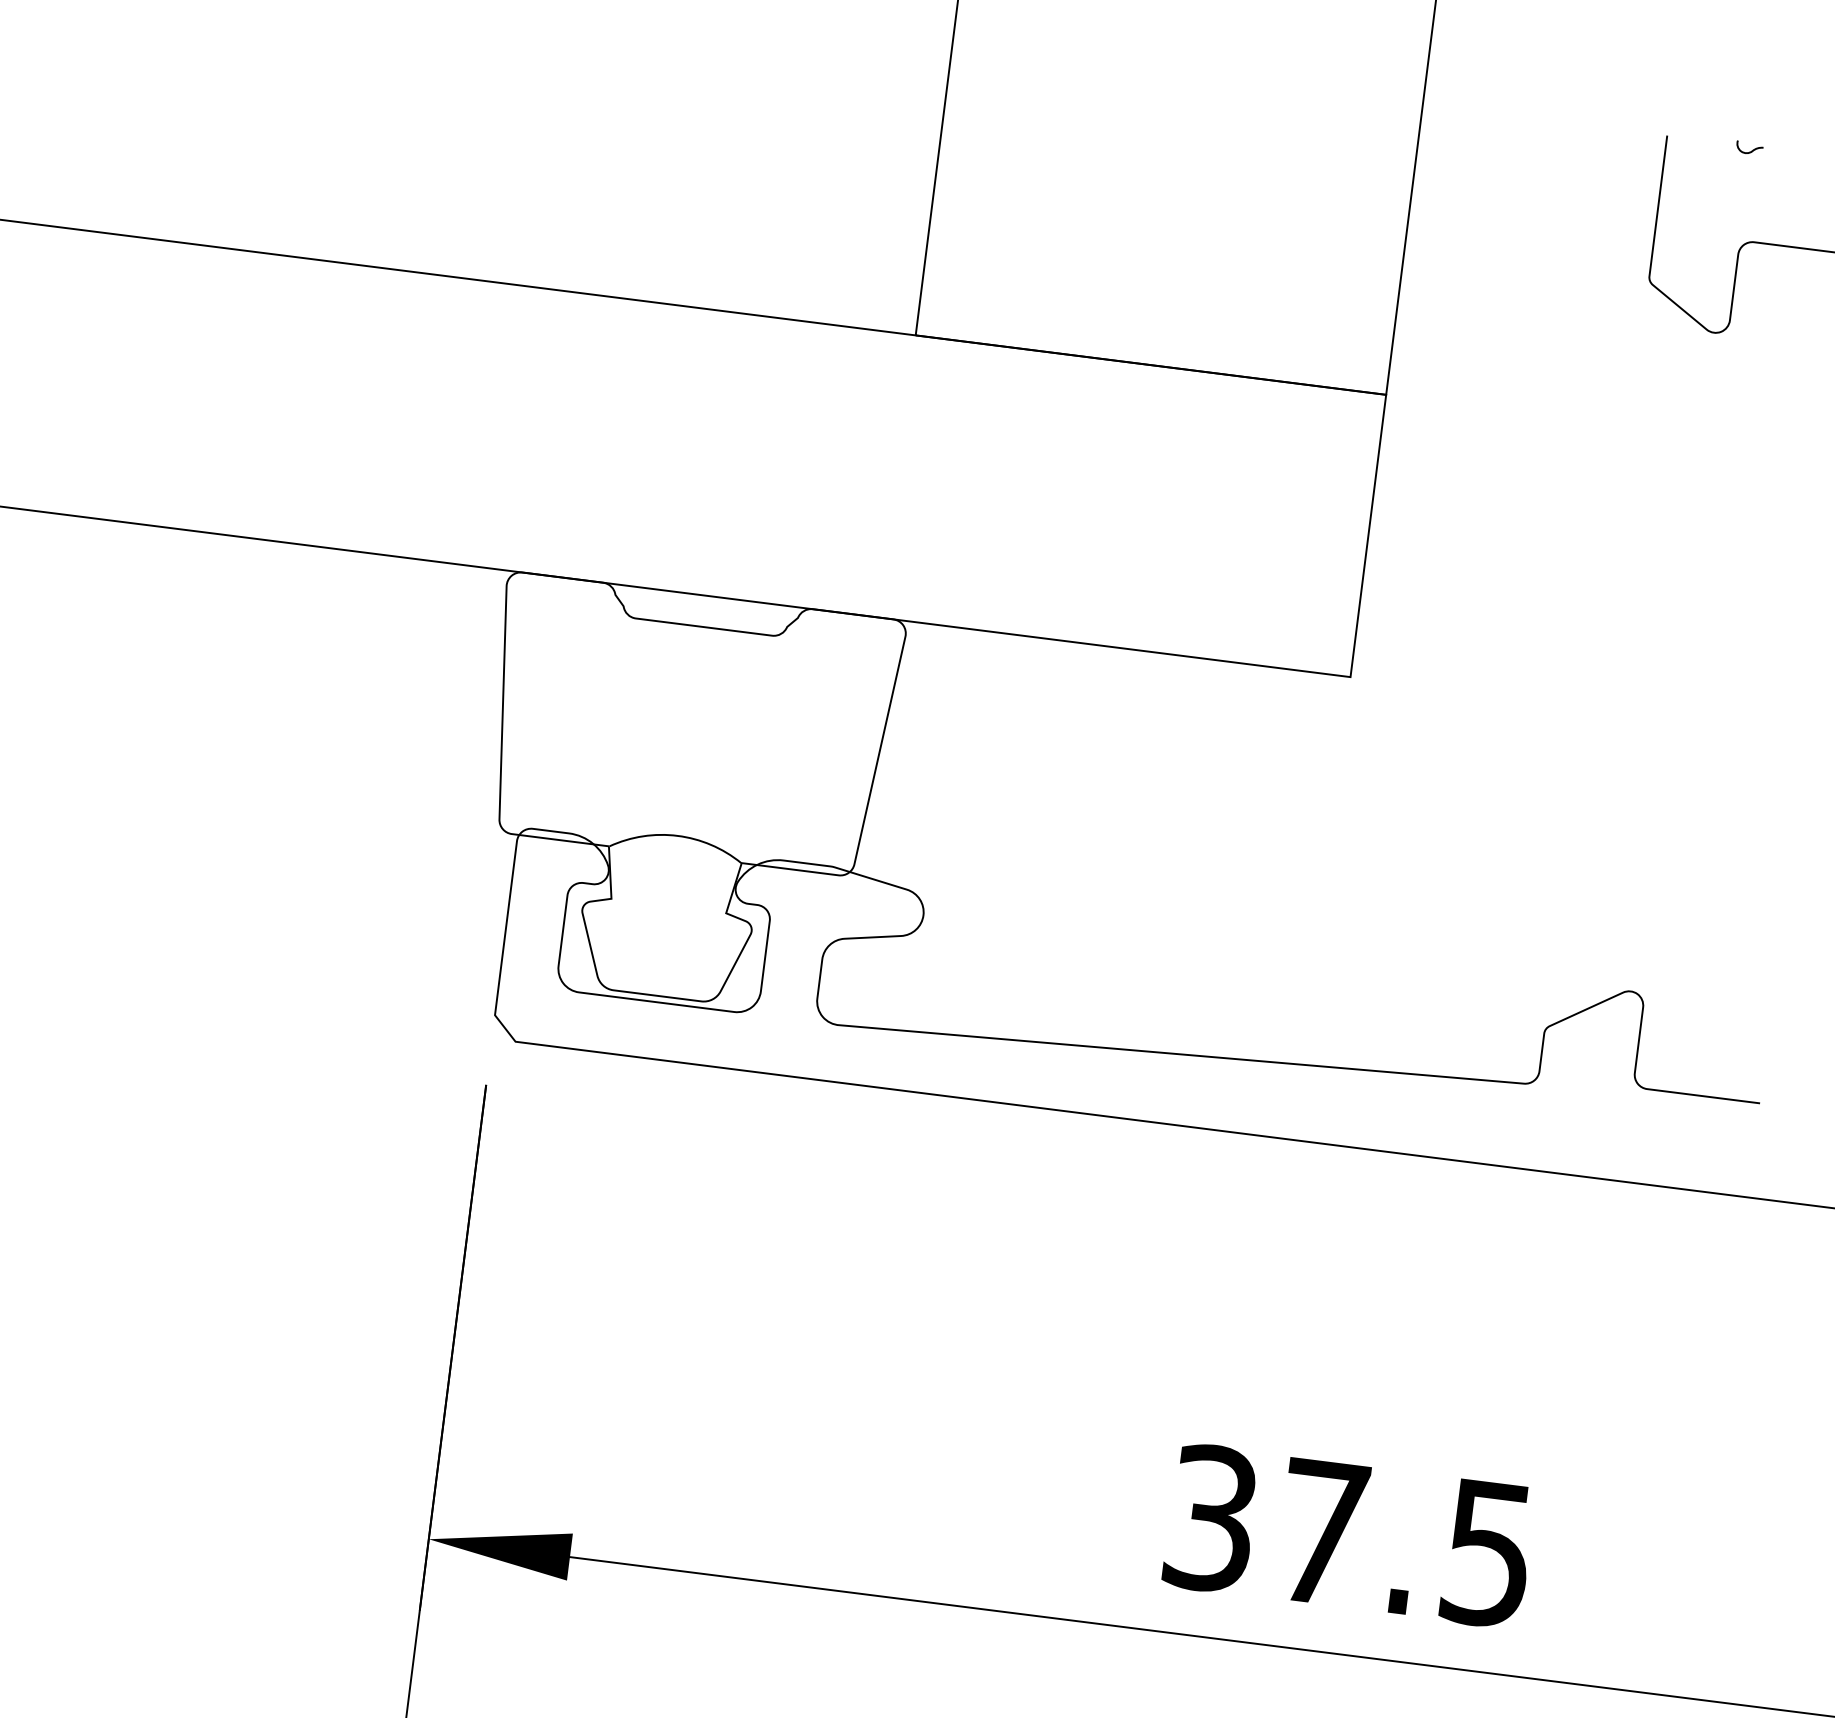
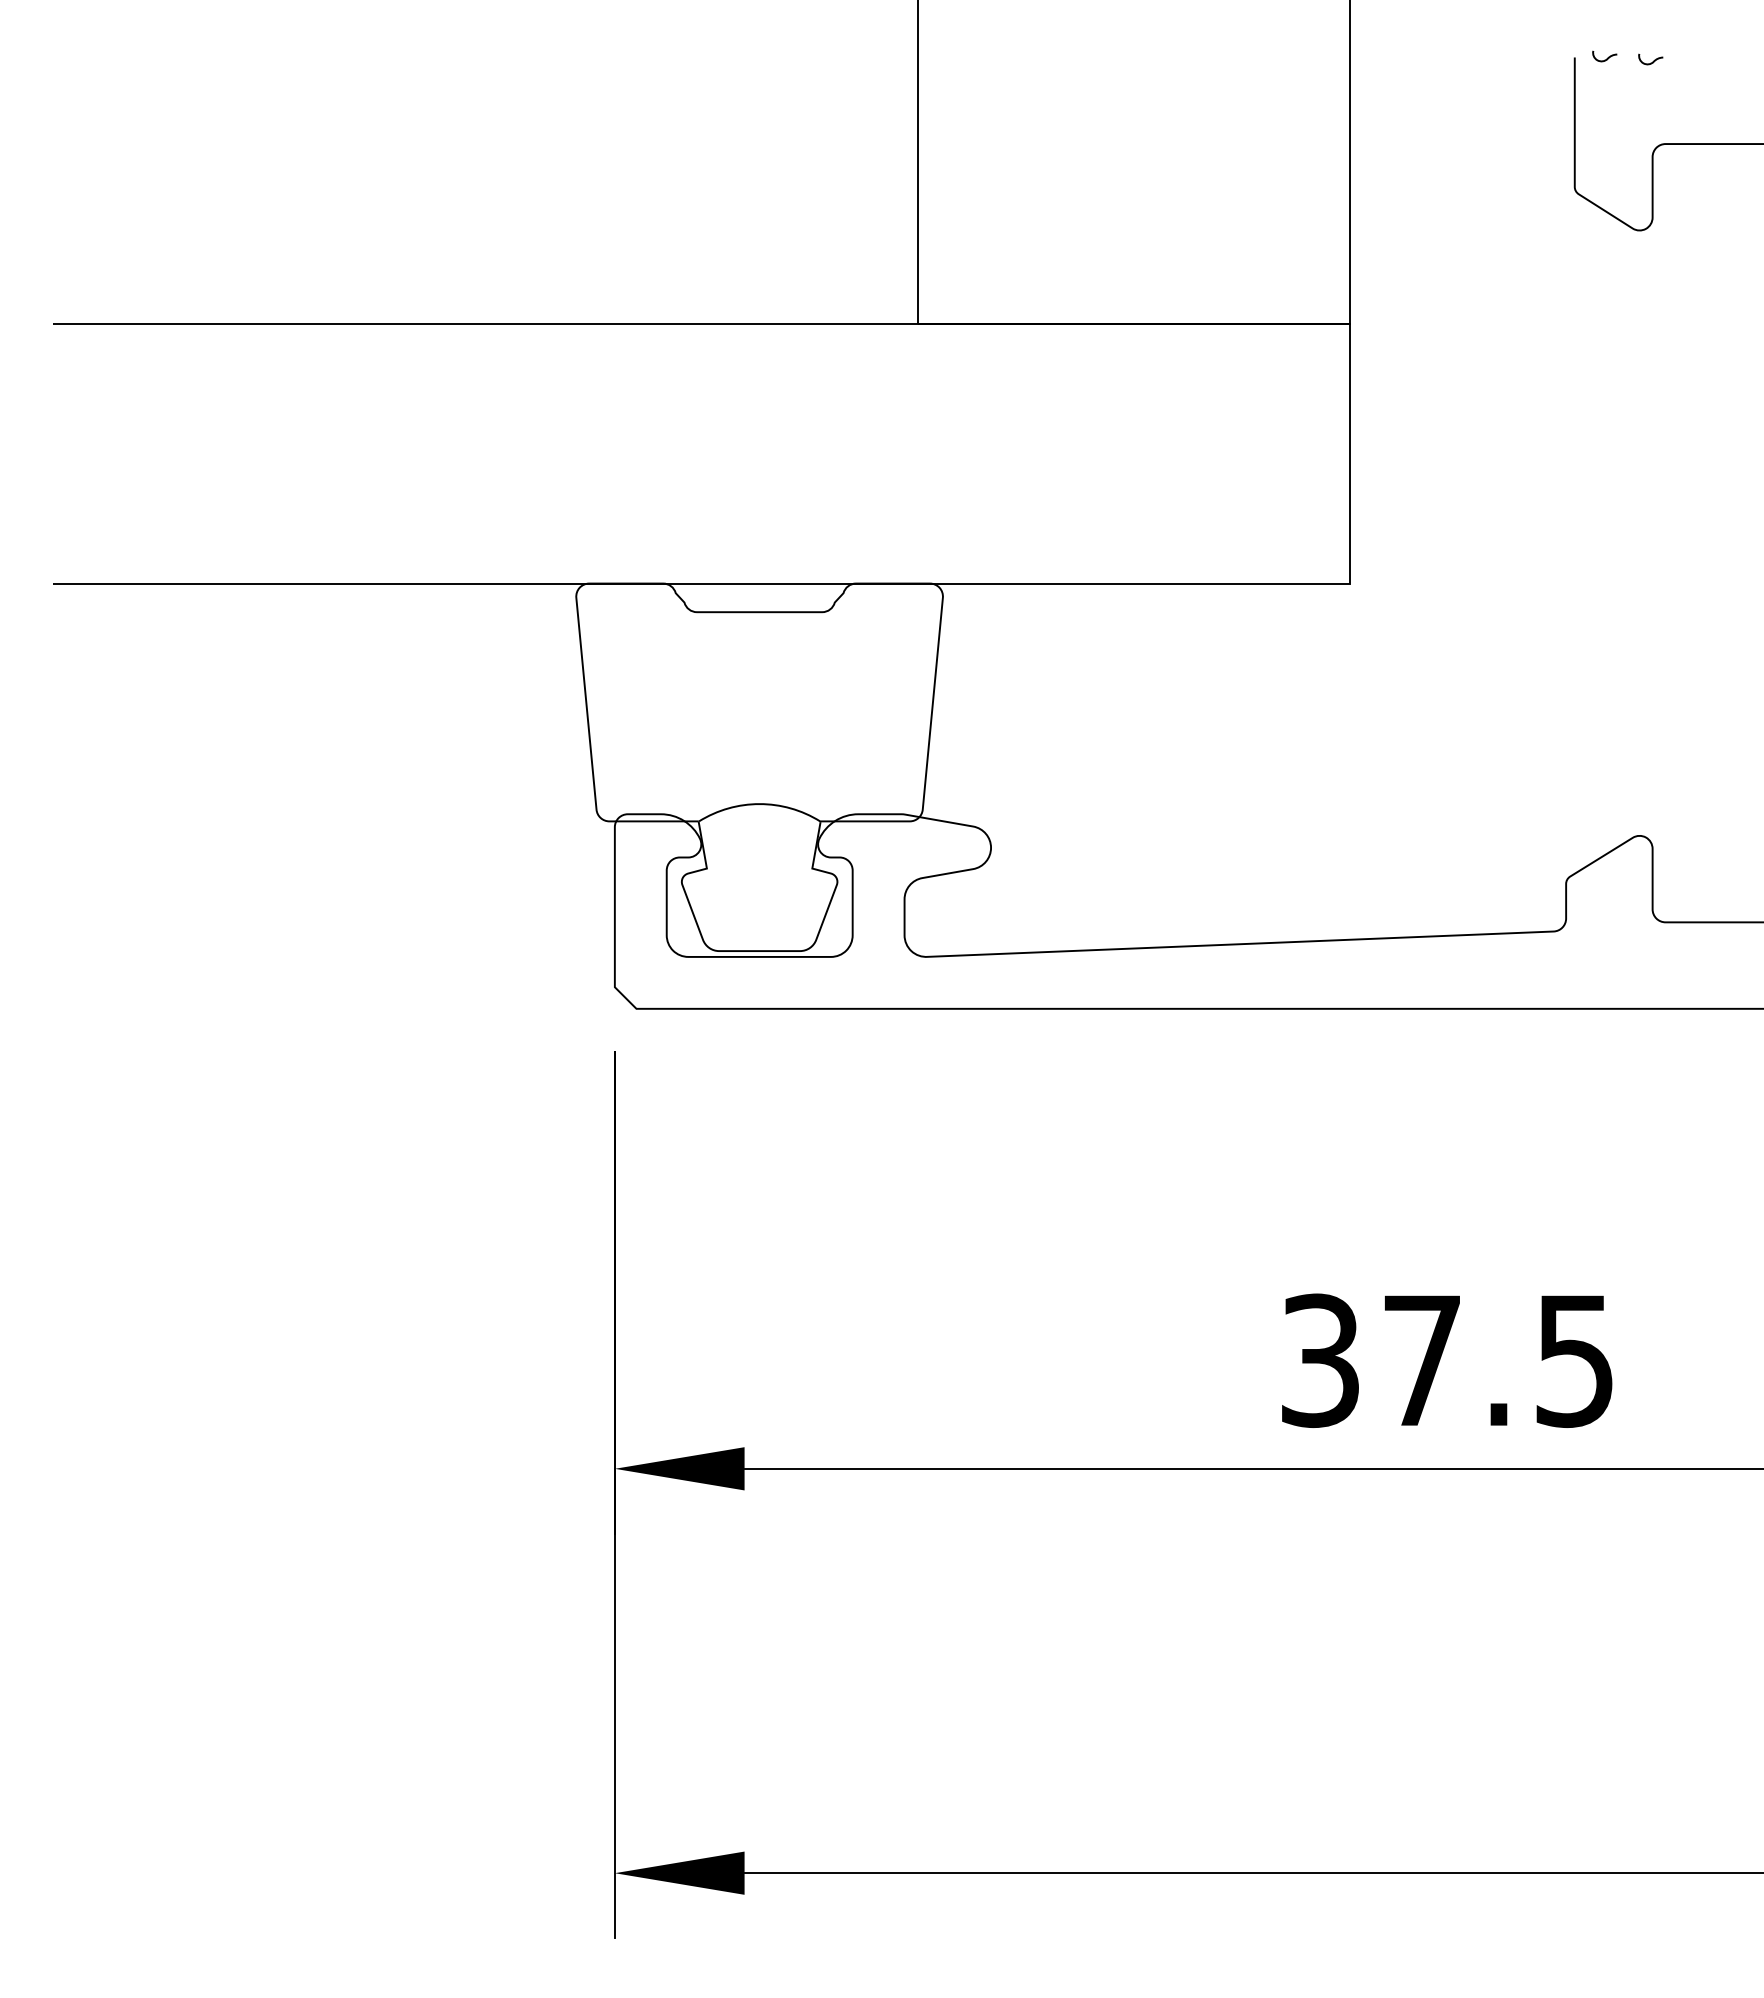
curve: (1701, 141) -> (1606, 58), added

